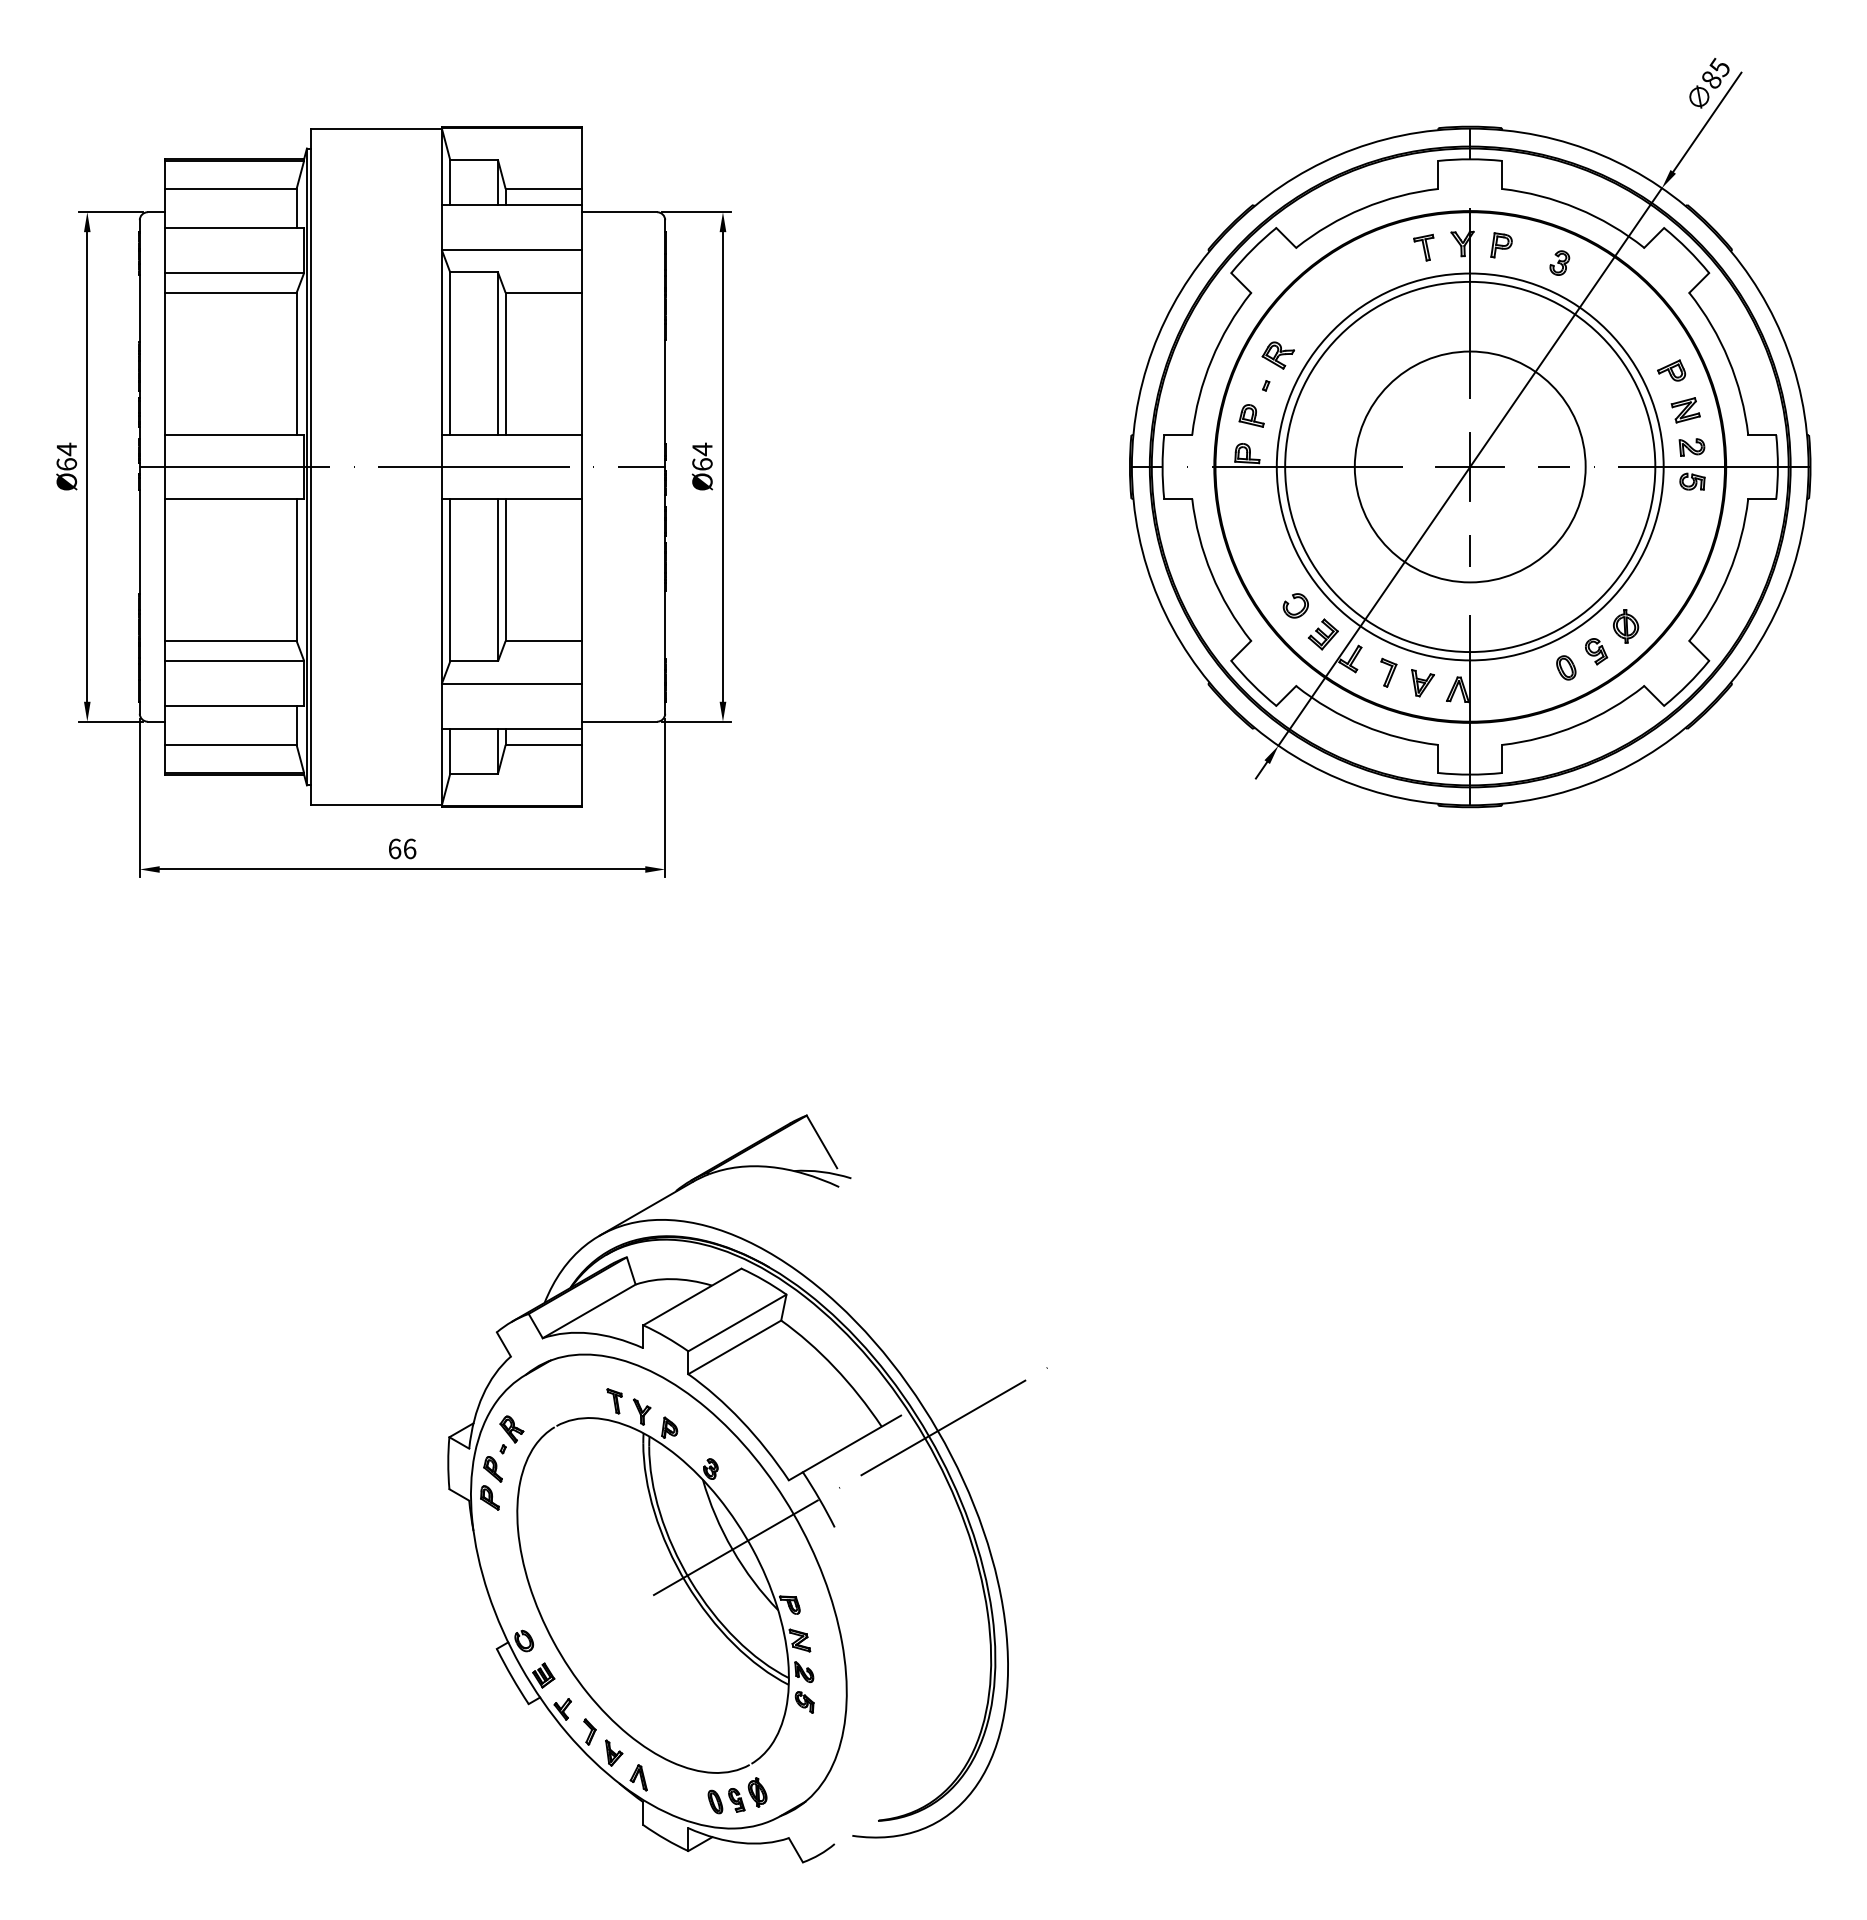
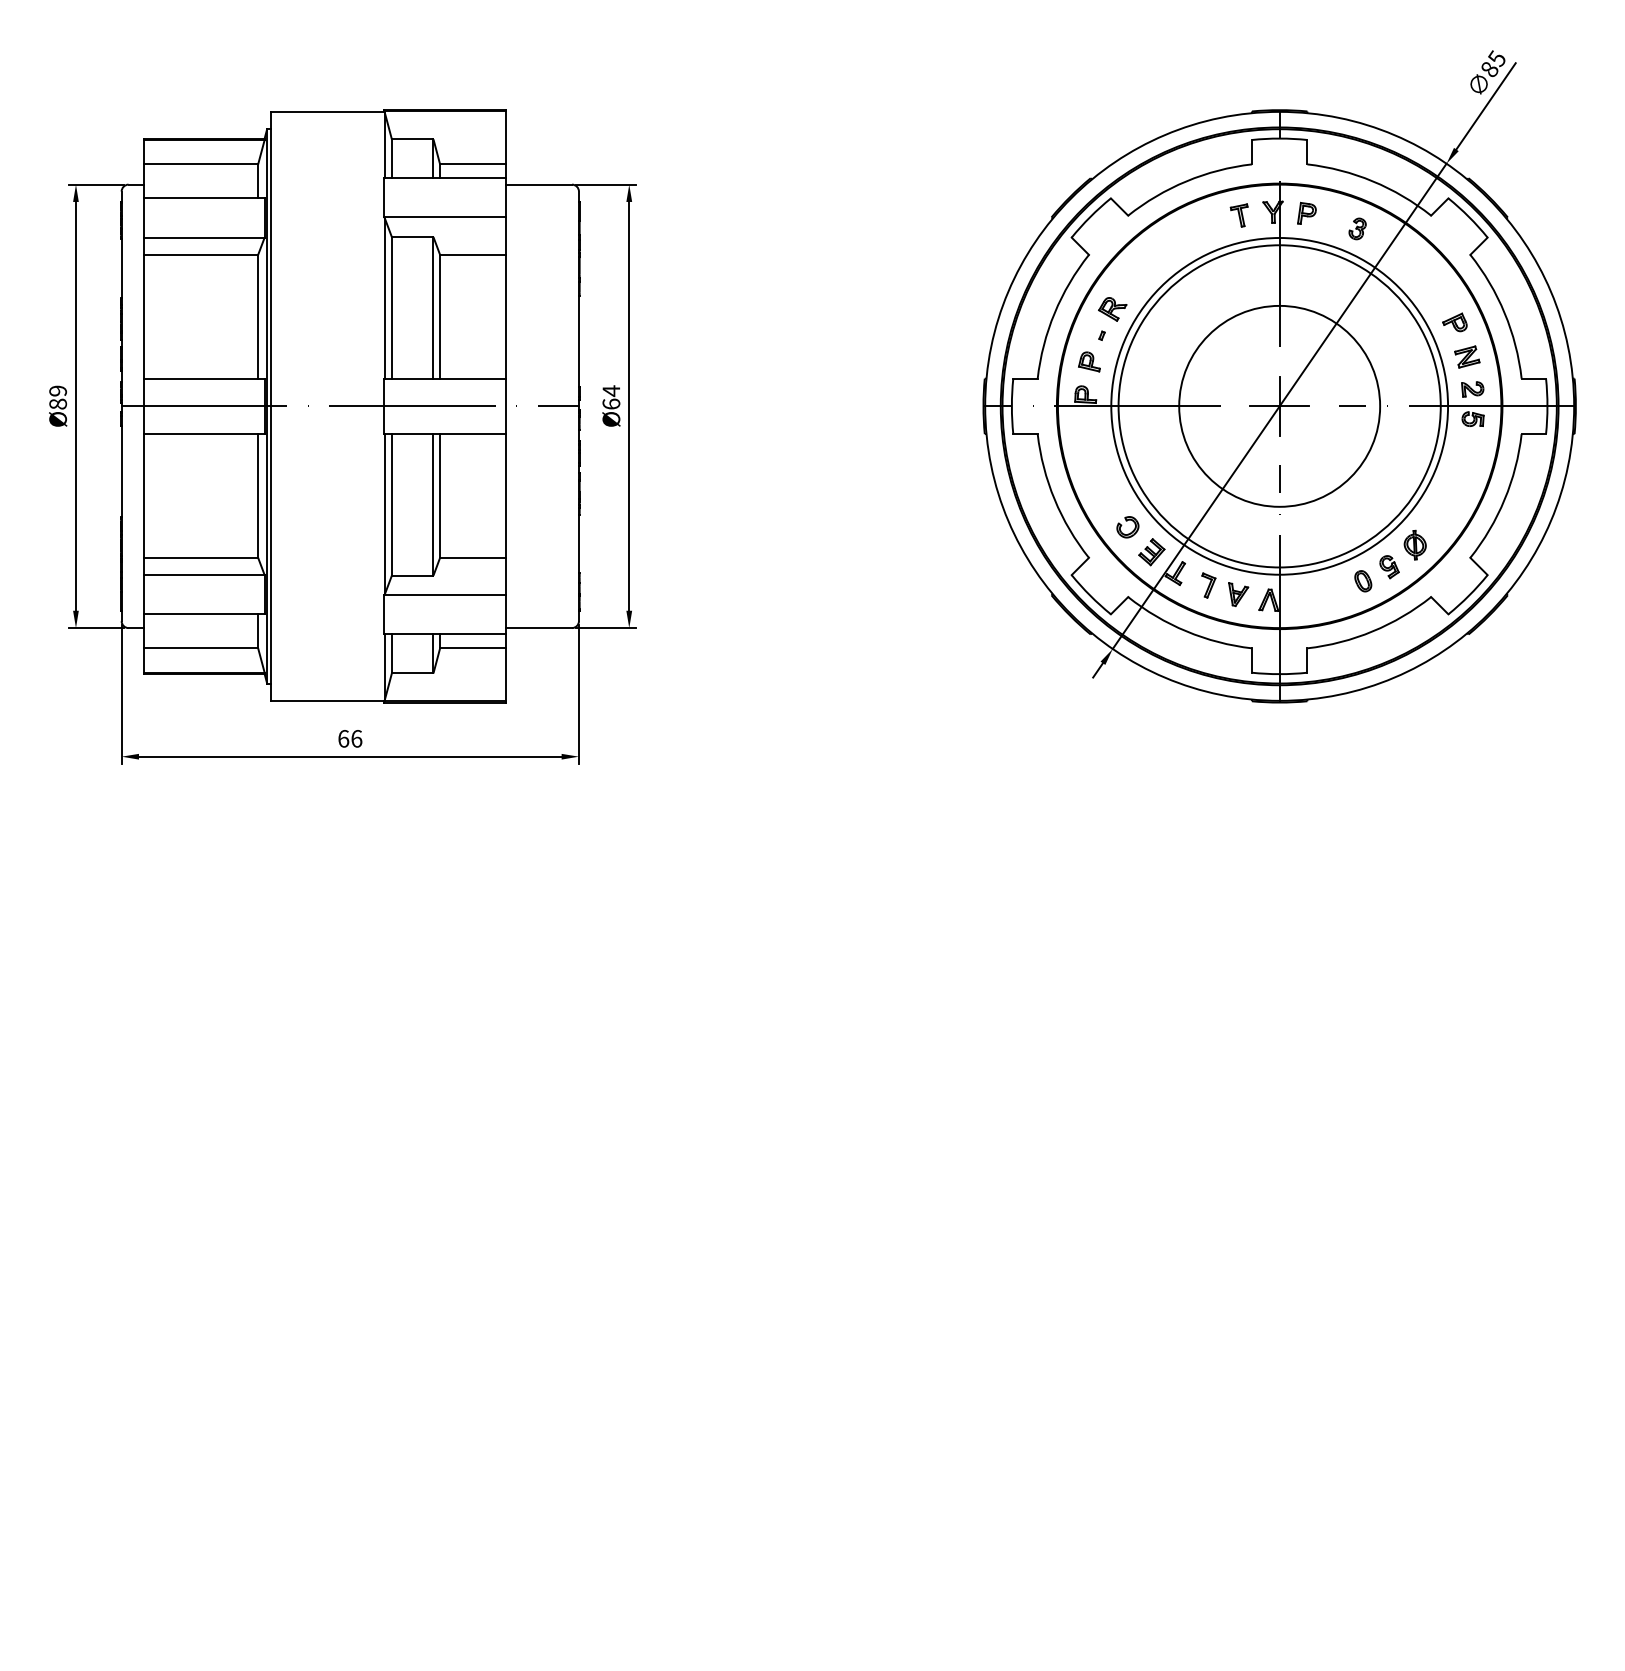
text: (66, 456) -> (57, 397), Ø64 -> Ø89
part: (747, 1488) -> (650, 1295), removed

